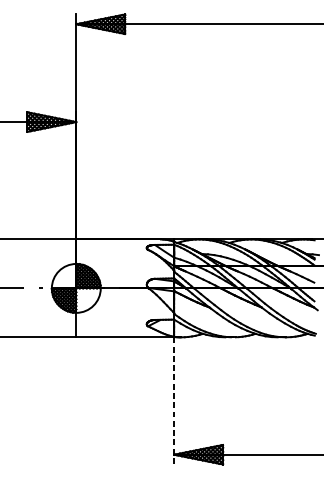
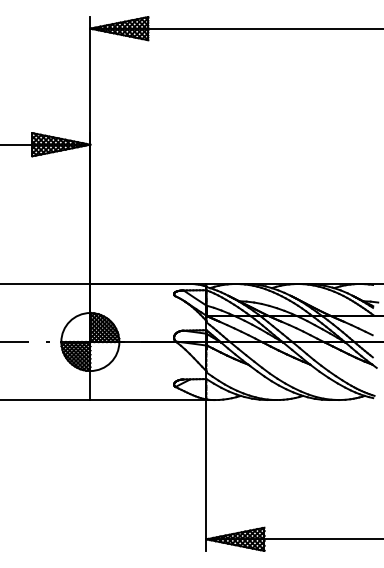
line: (174, 401) -> (206, 476), dashed -> solid

